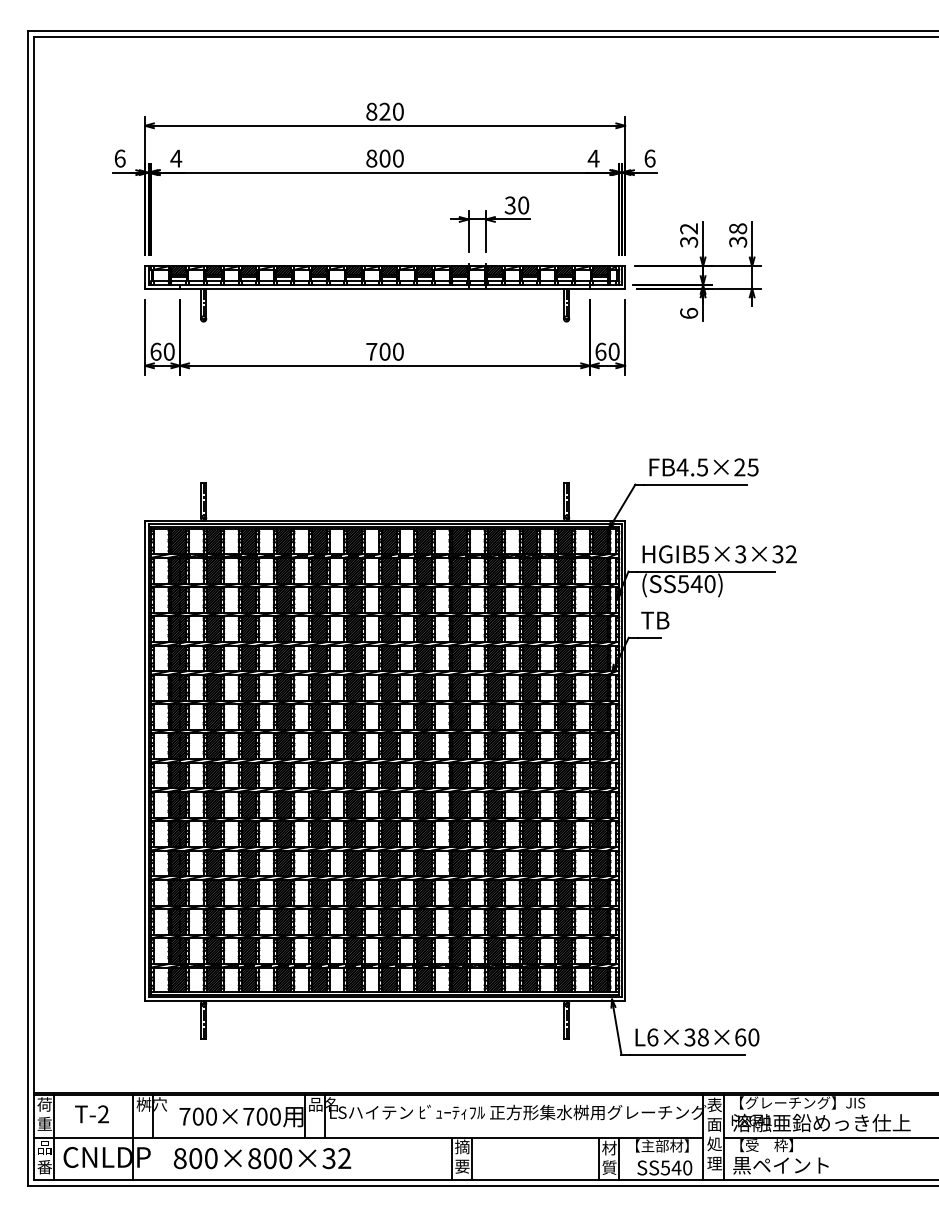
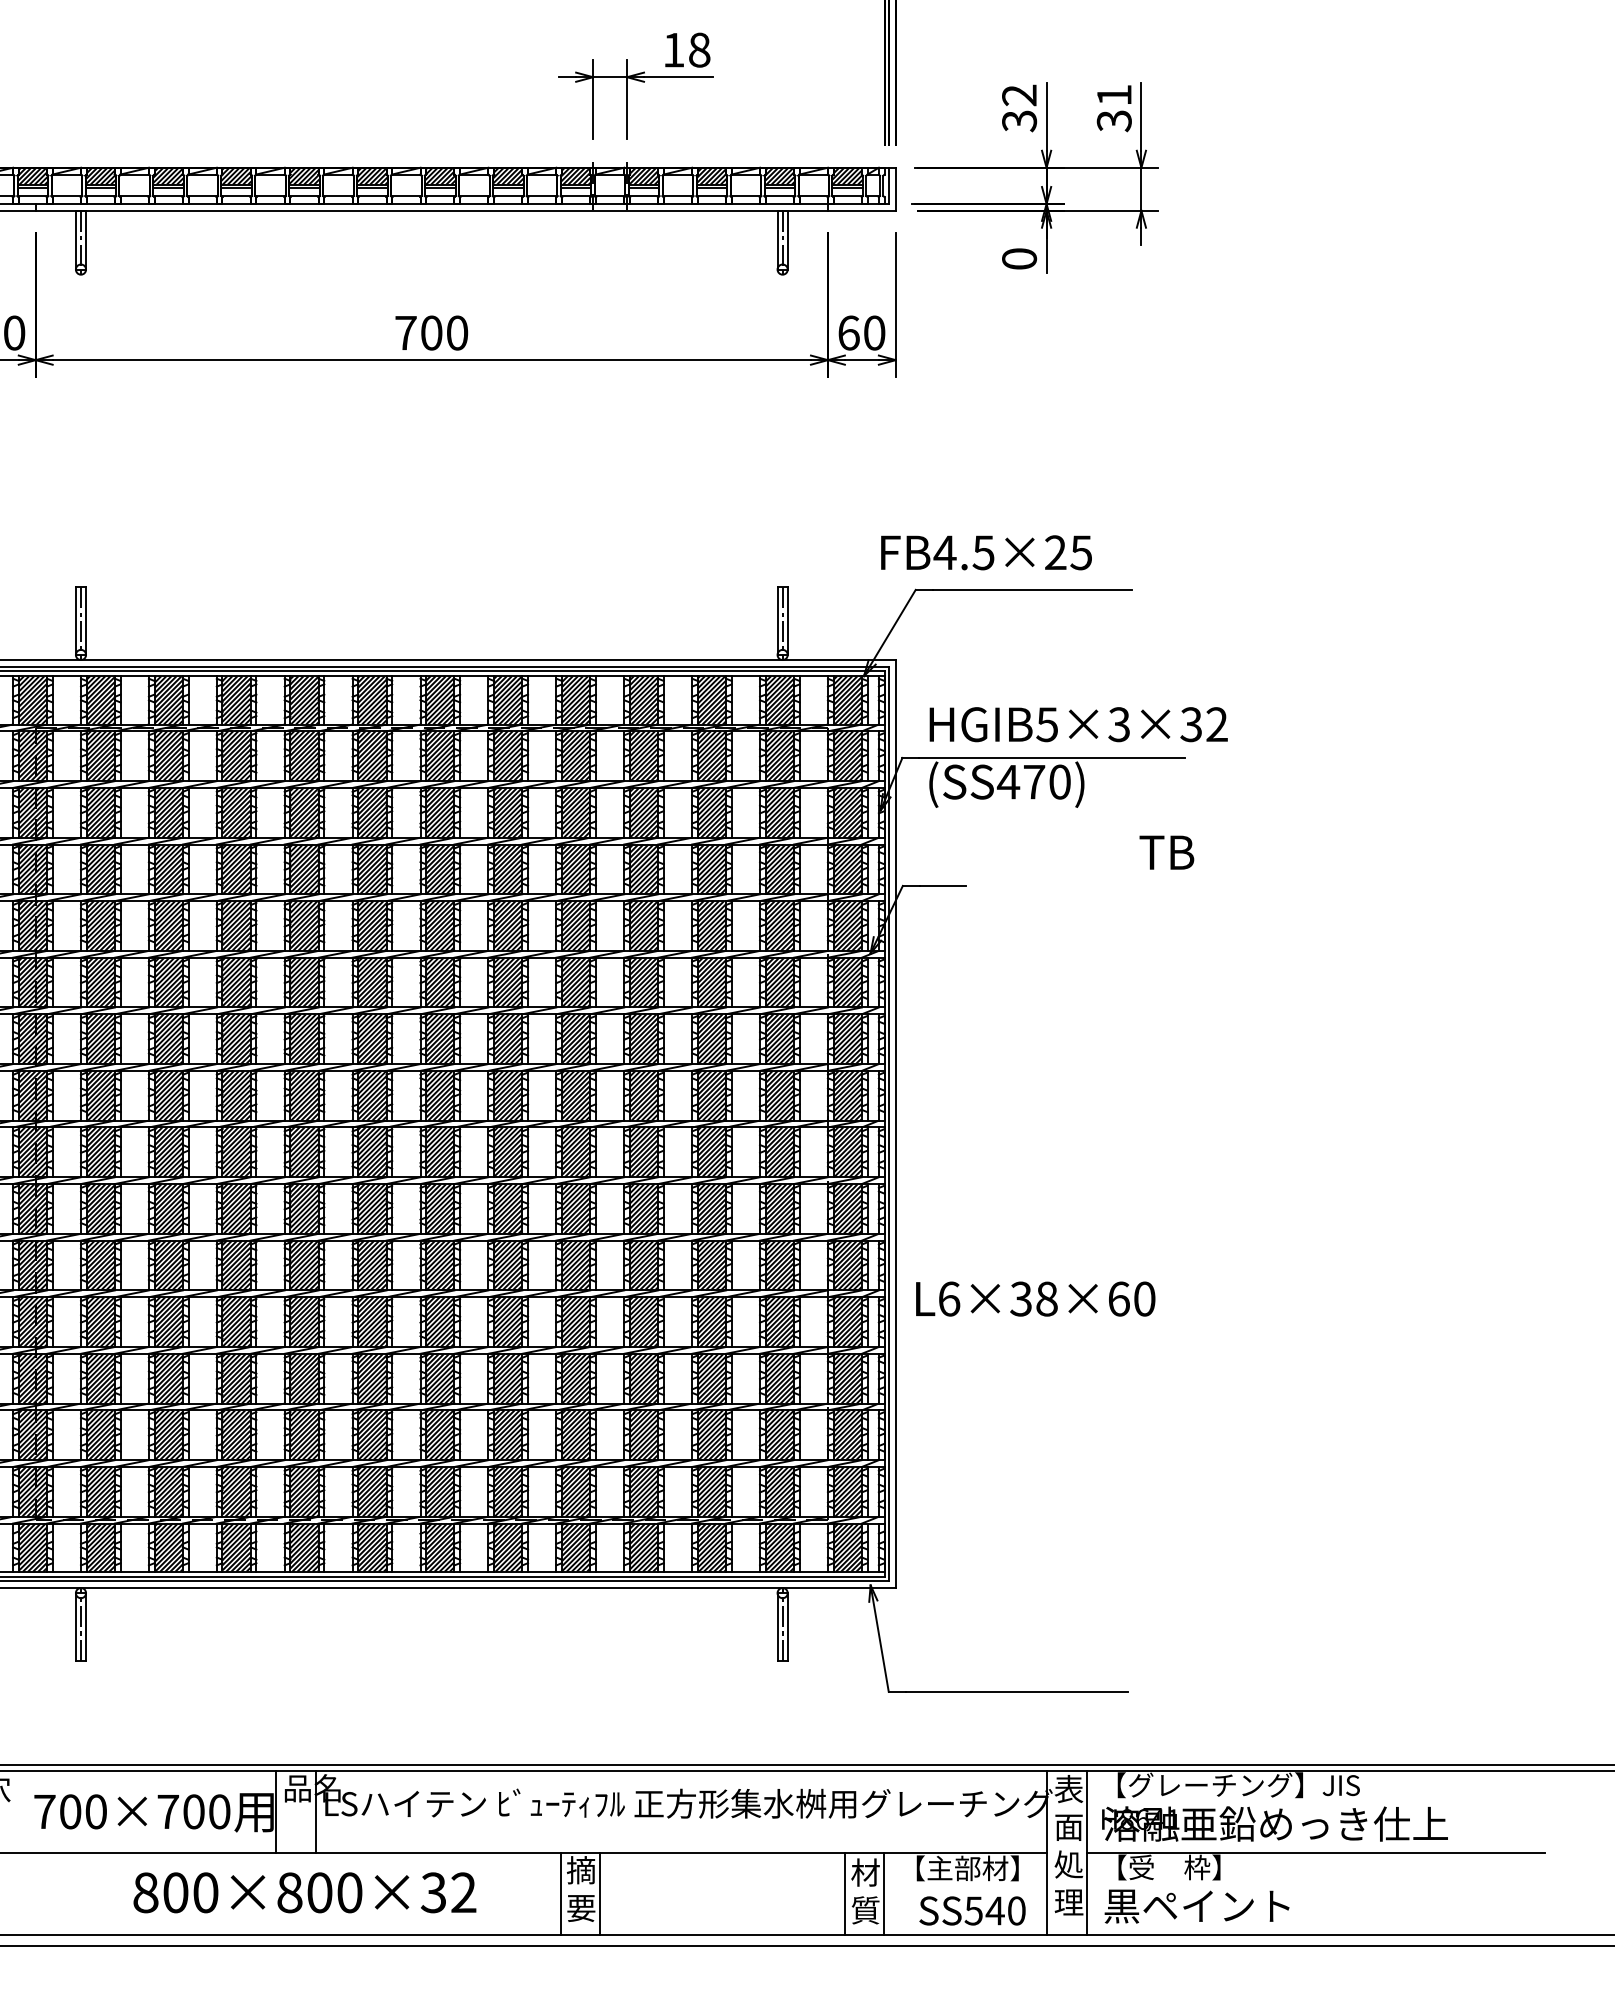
text: (516, 205) -> (685, 50), 30 -> 18
text: (738, 228) -> (1115, 94), 38 -> 31
text: (688, 312) -> (1018, 257), 6 -> 0
text: (703, 467) -> (985, 552), moved
text: (689, 584) -> (1020, 782), (SS540) -> (SS470)
text: (655, 620) -> (1167, 852), moved
text: (697, 1037) -> (1035, 1299), moved
text: (262, 1158) -> (304, 1892), moved

